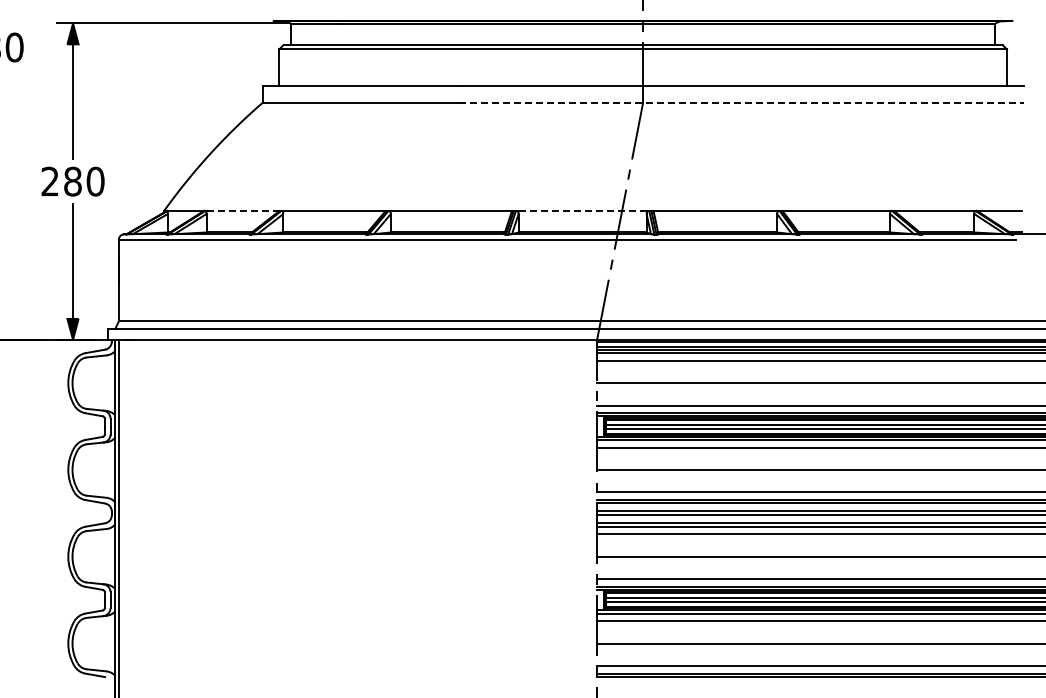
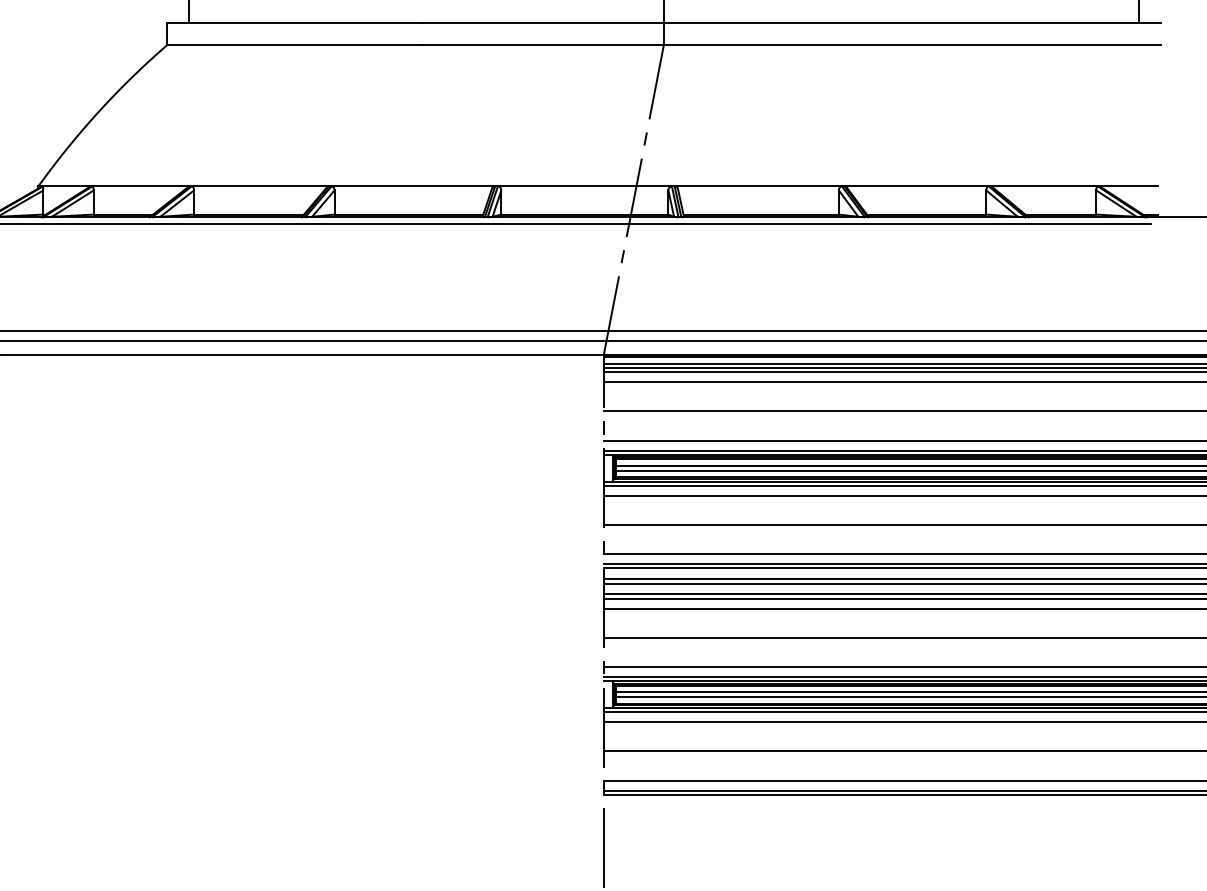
line: (741, 102) -> (792, 44), dashed -> solid
line: (242, 210) -> (140, 185), dashed -> solid
line: (582, 210) -> (584, 185), dashed -> solid

